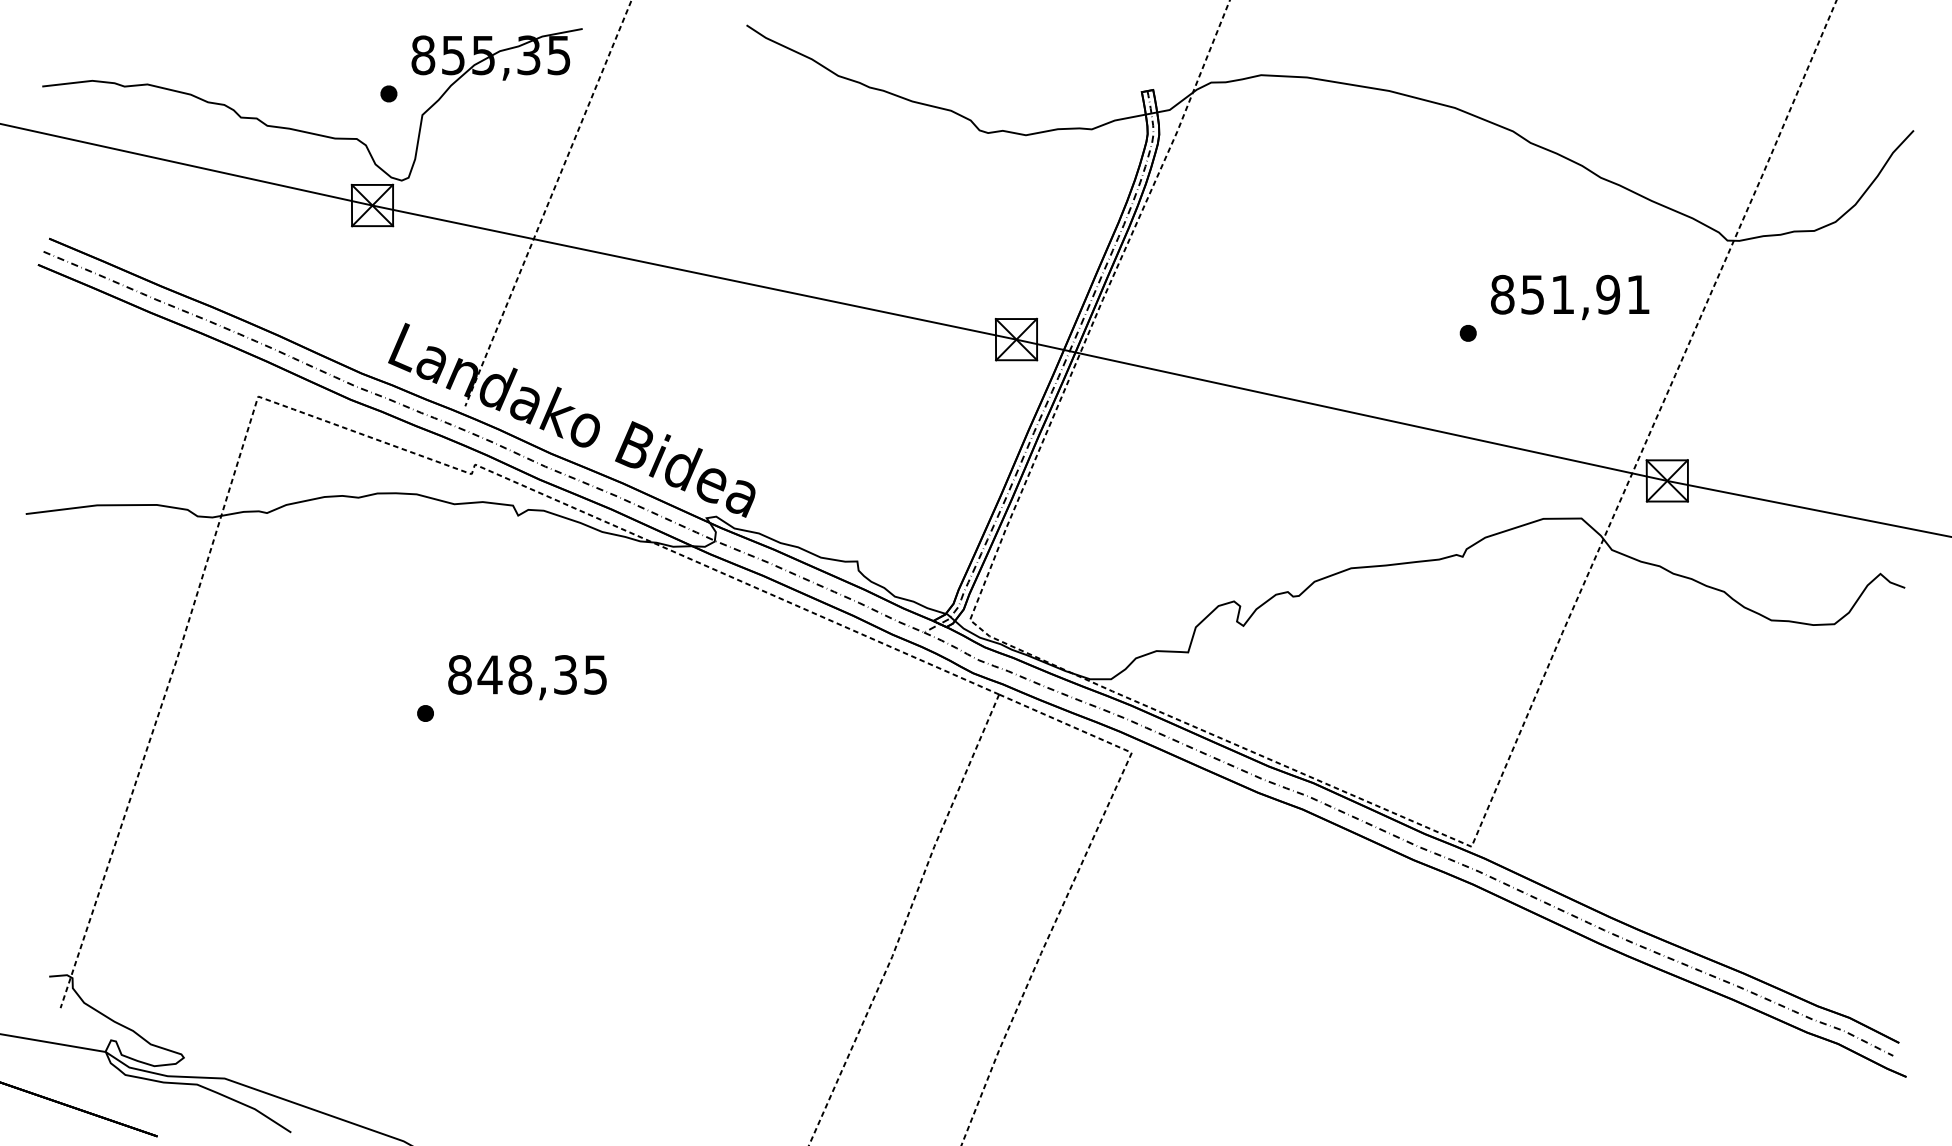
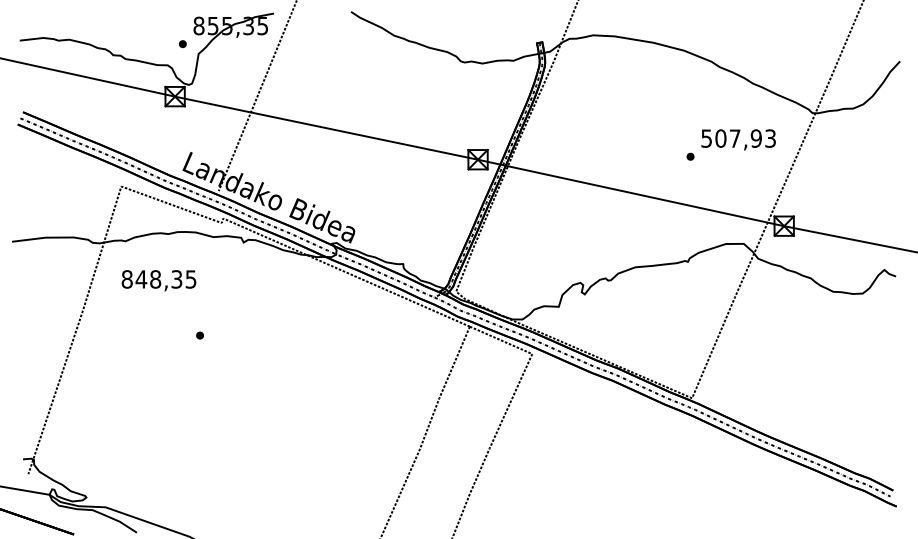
text: (1570, 294) -> (738, 138), 851,91 -> 507,93
text: (526, 677) -> (158, 280), moved

